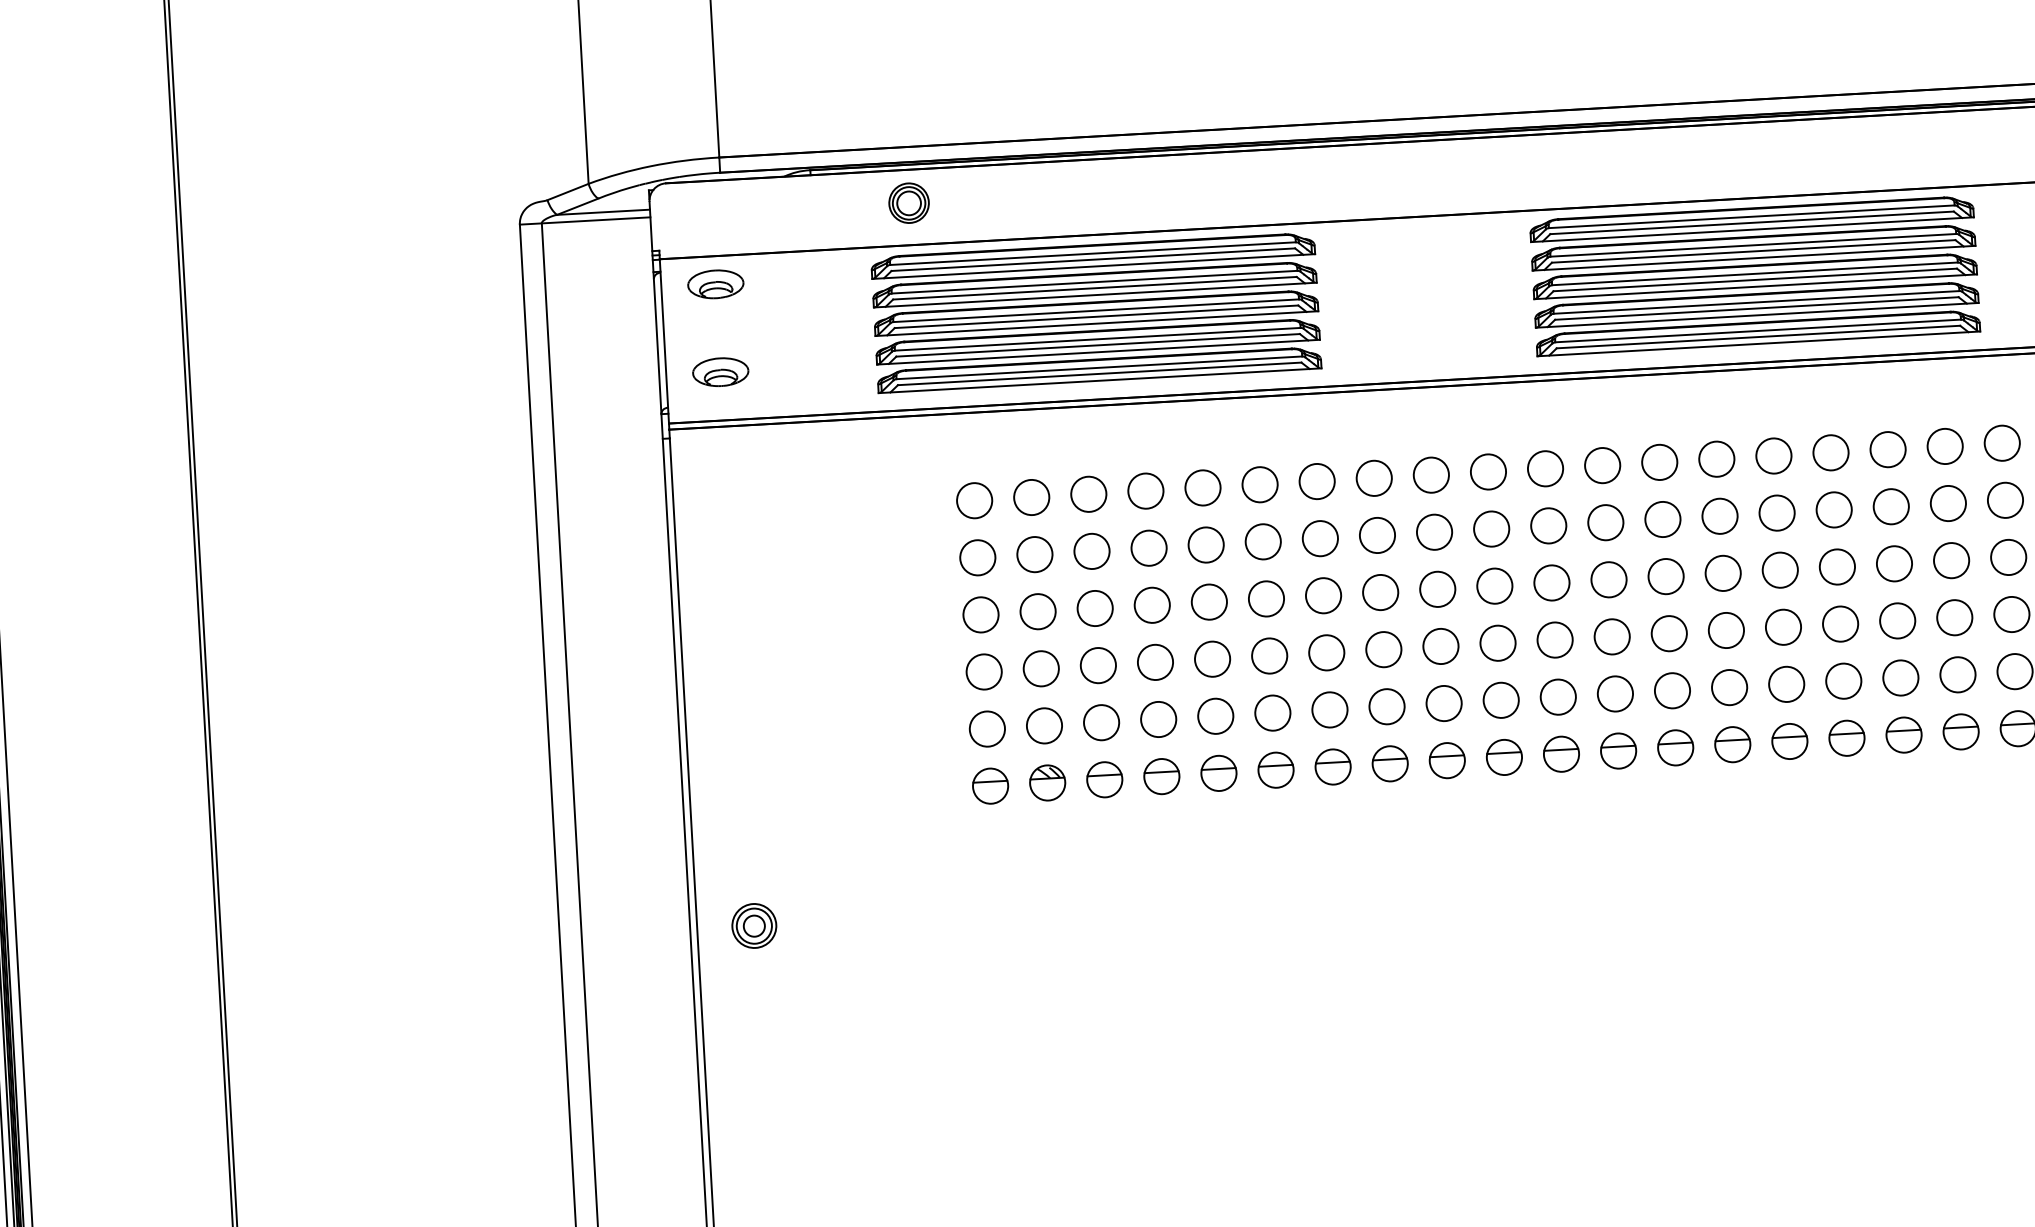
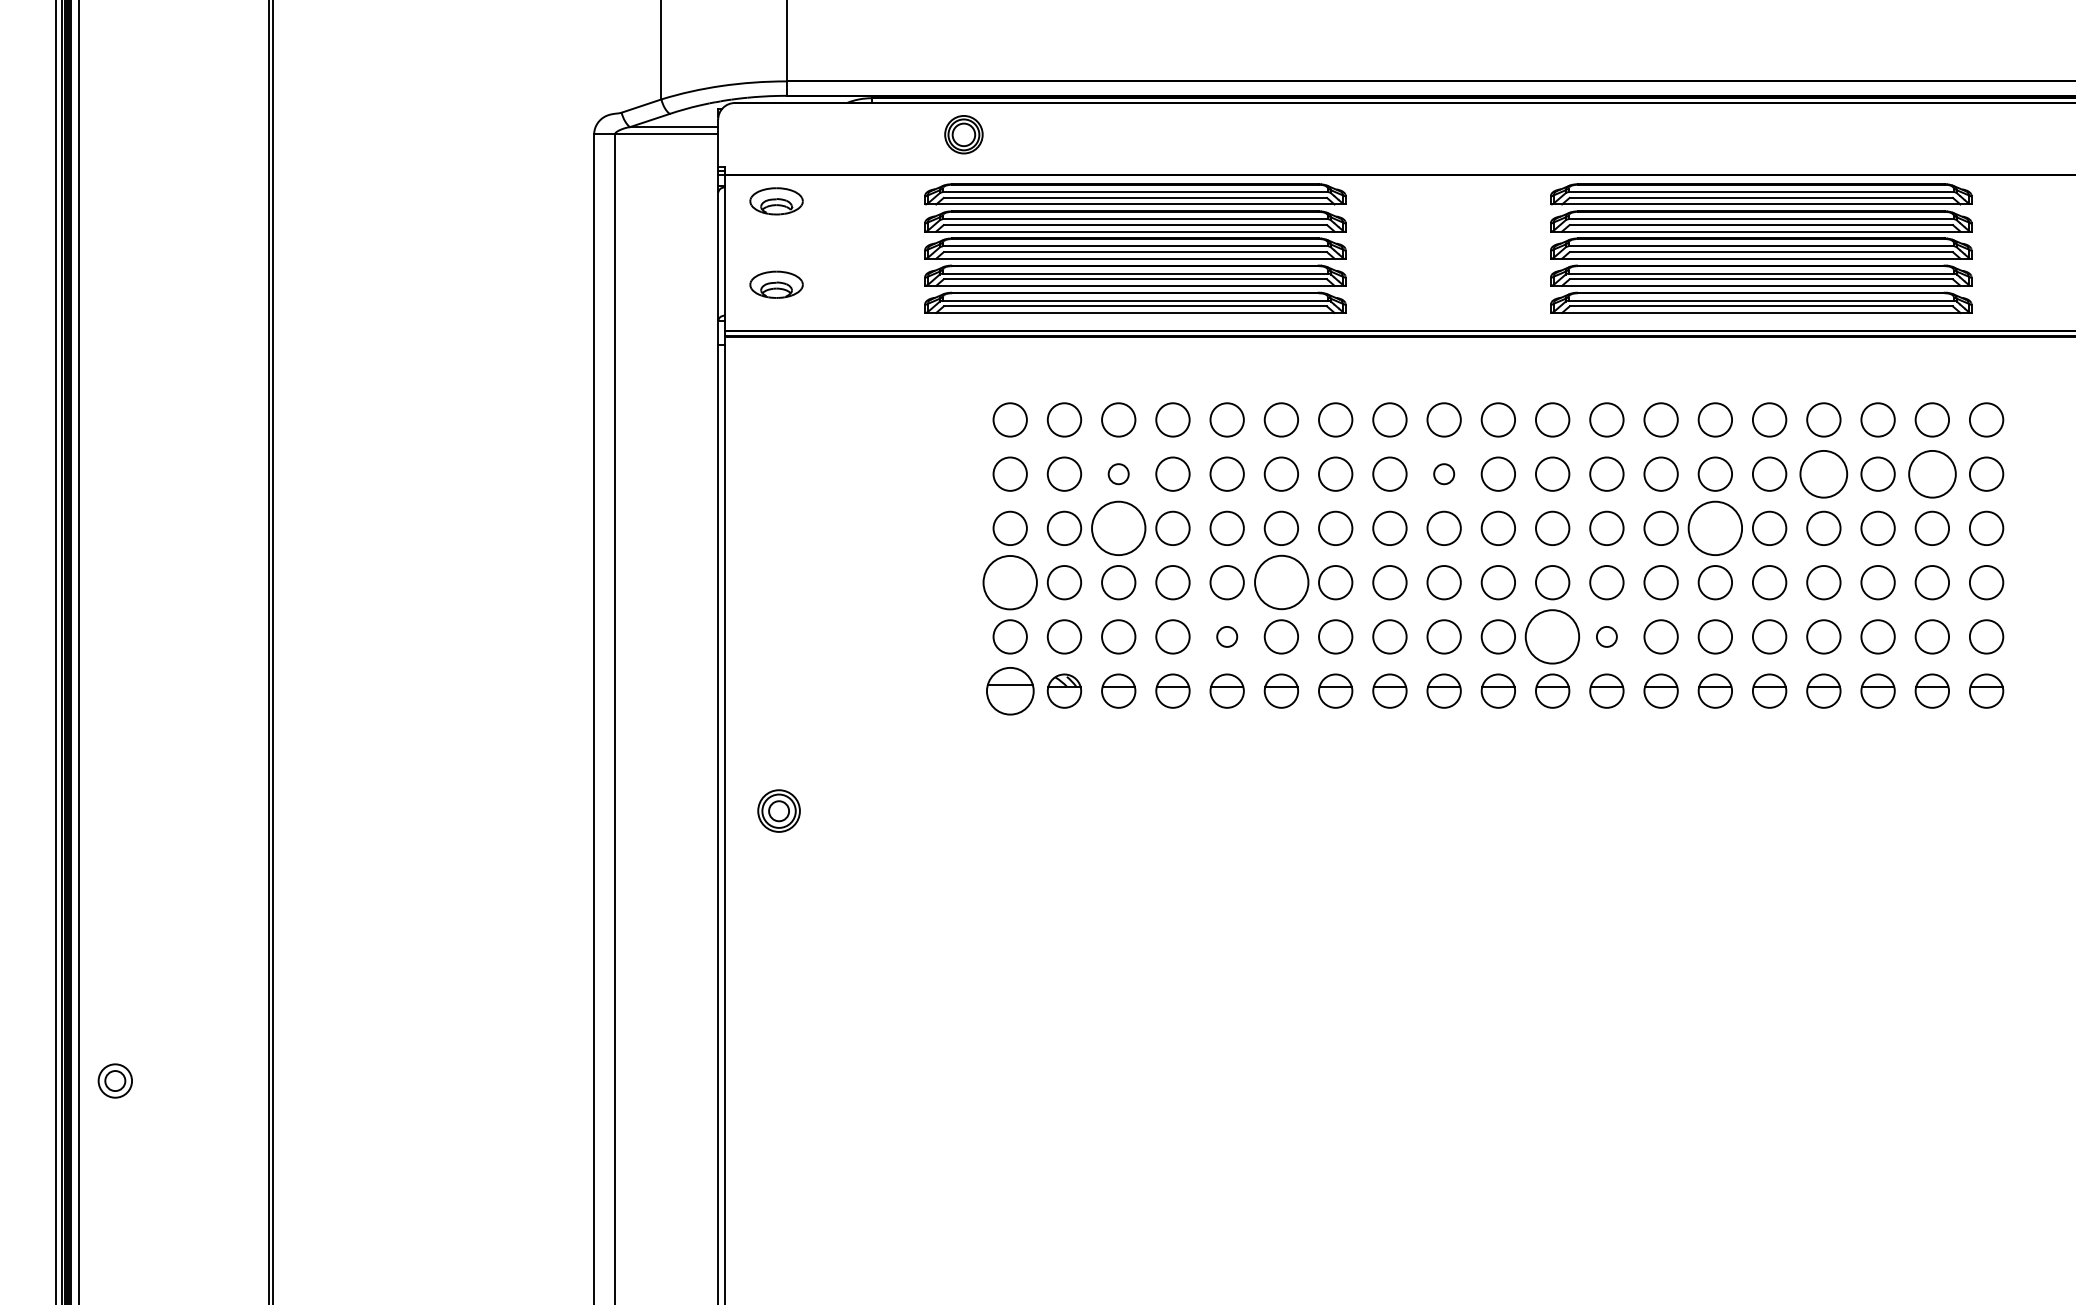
circle: (1947, 502) -> (1931, 473), size x1.4
circle: (1833, 509) -> (1823, 473), size x1.4
circle: (1433, 531) -> (1443, 473), size x0.6
circle: (1091, 550) -> (1118, 473), size x0.6
circle: (1723, 573) -> (1715, 528), size x1.6
circle: (1094, 608) -> (1118, 528), size x1.6
circle: (1268, 655) -> (1280, 582), size x1.6
circle: (983, 671) -> (1009, 582), size x1.6
circle: (1614, 693) -> (1606, 636), size x0.6
circle: (1558, 696) -> (1552, 636), size x1.6
circle: (1214, 715) -> (1226, 636), size x0.6
part: (989, 785) -> (1009, 690), size x1.4

